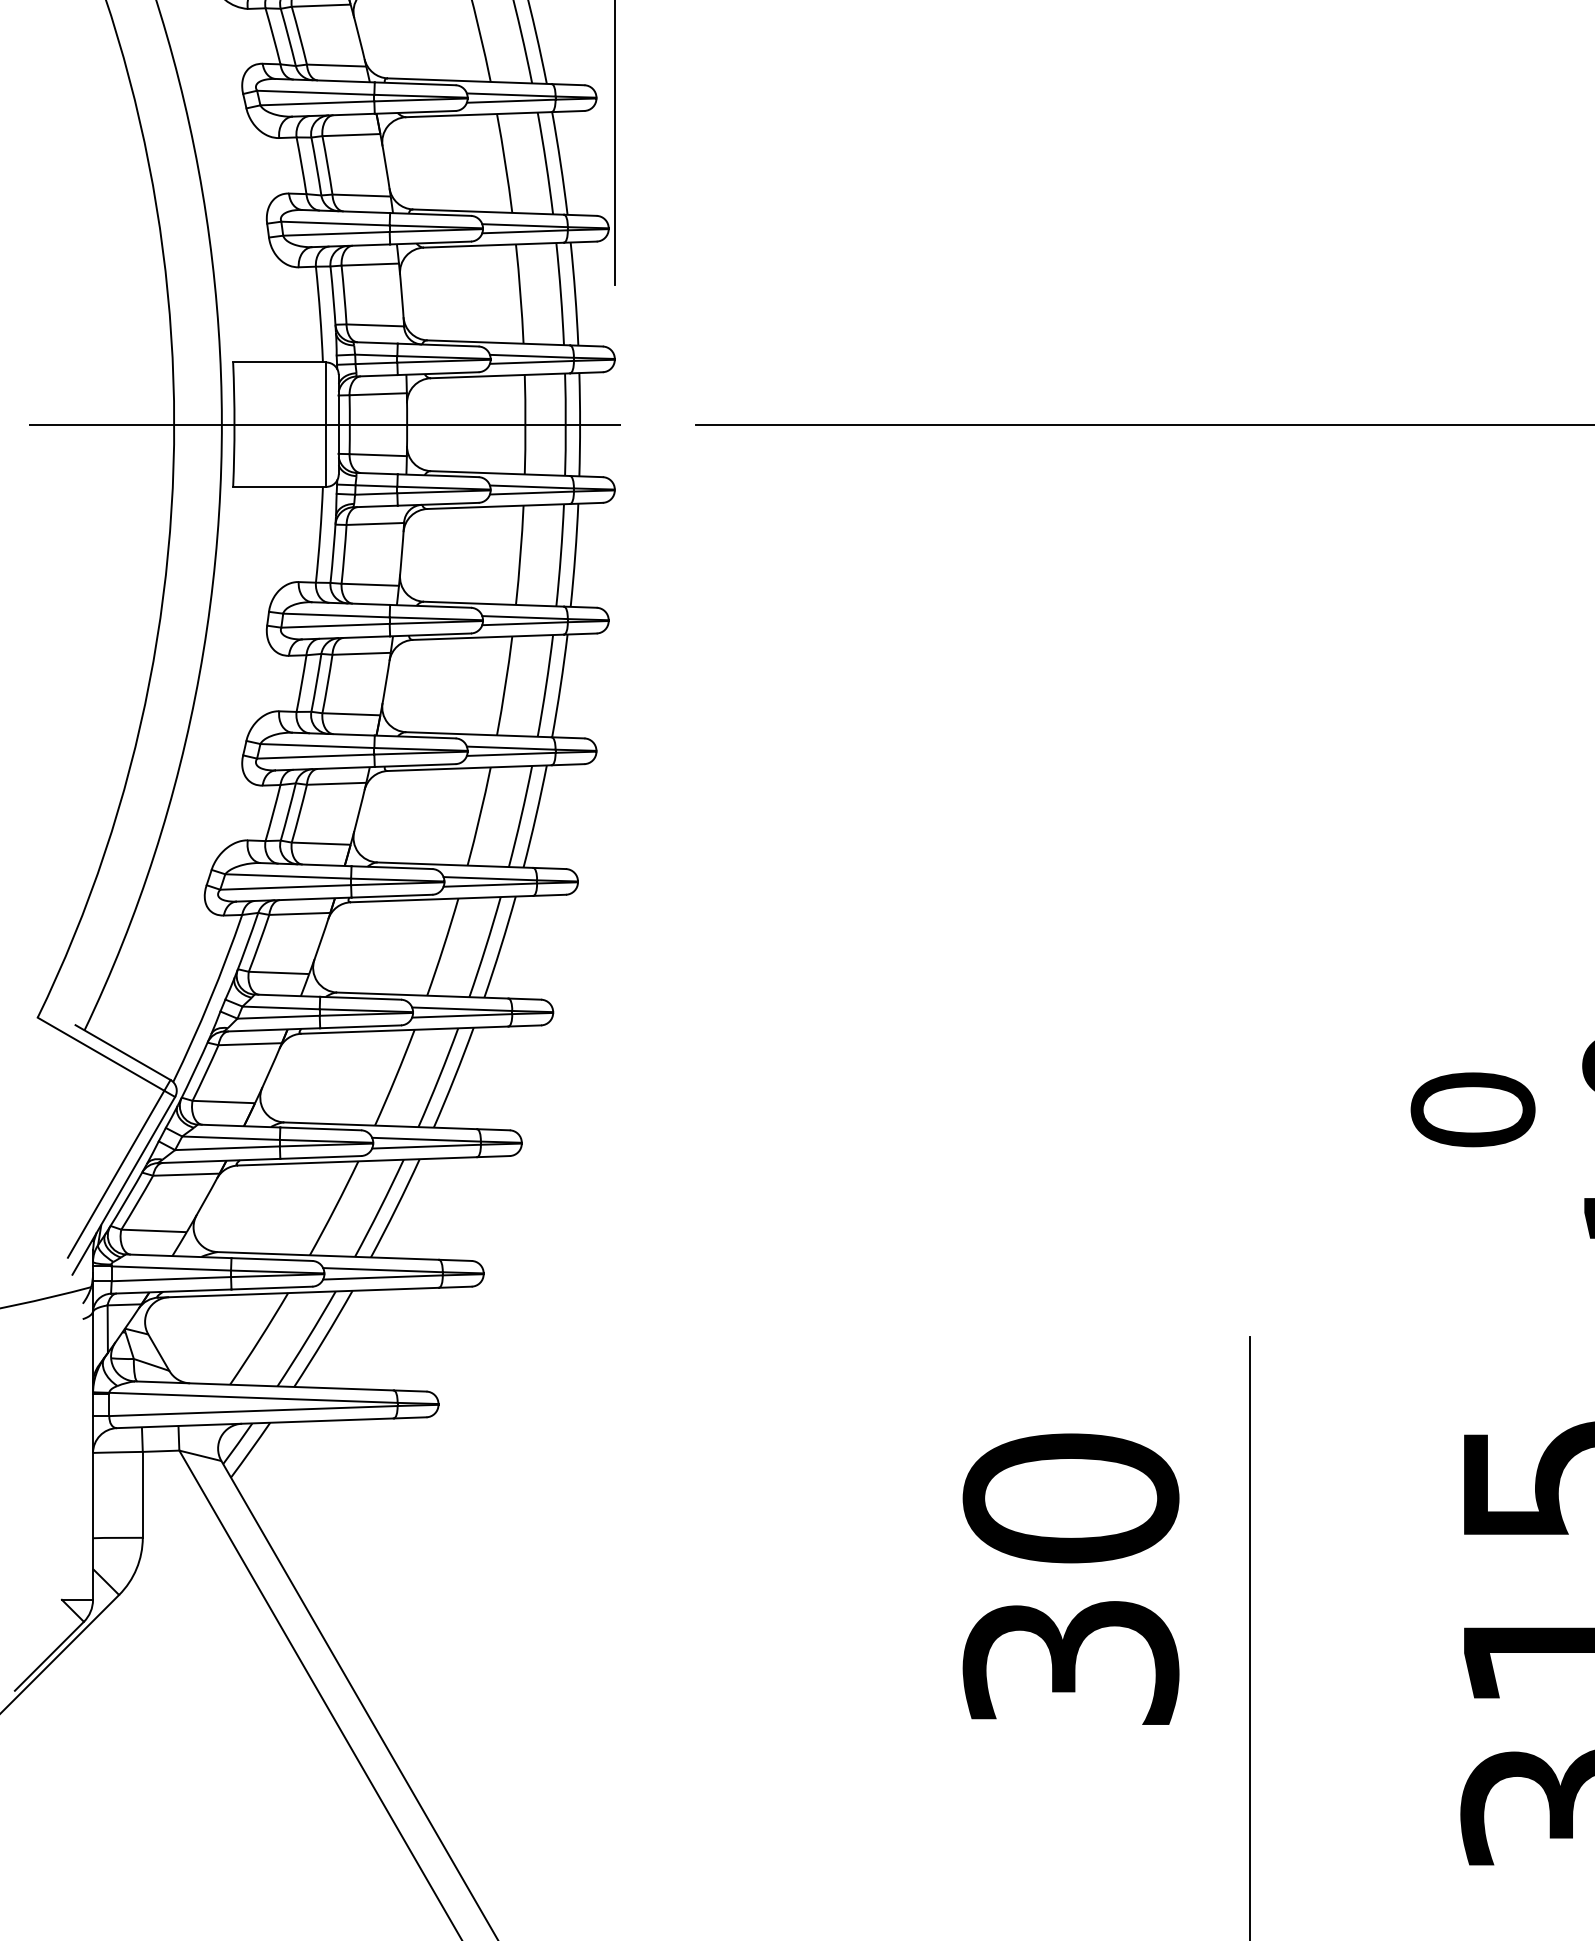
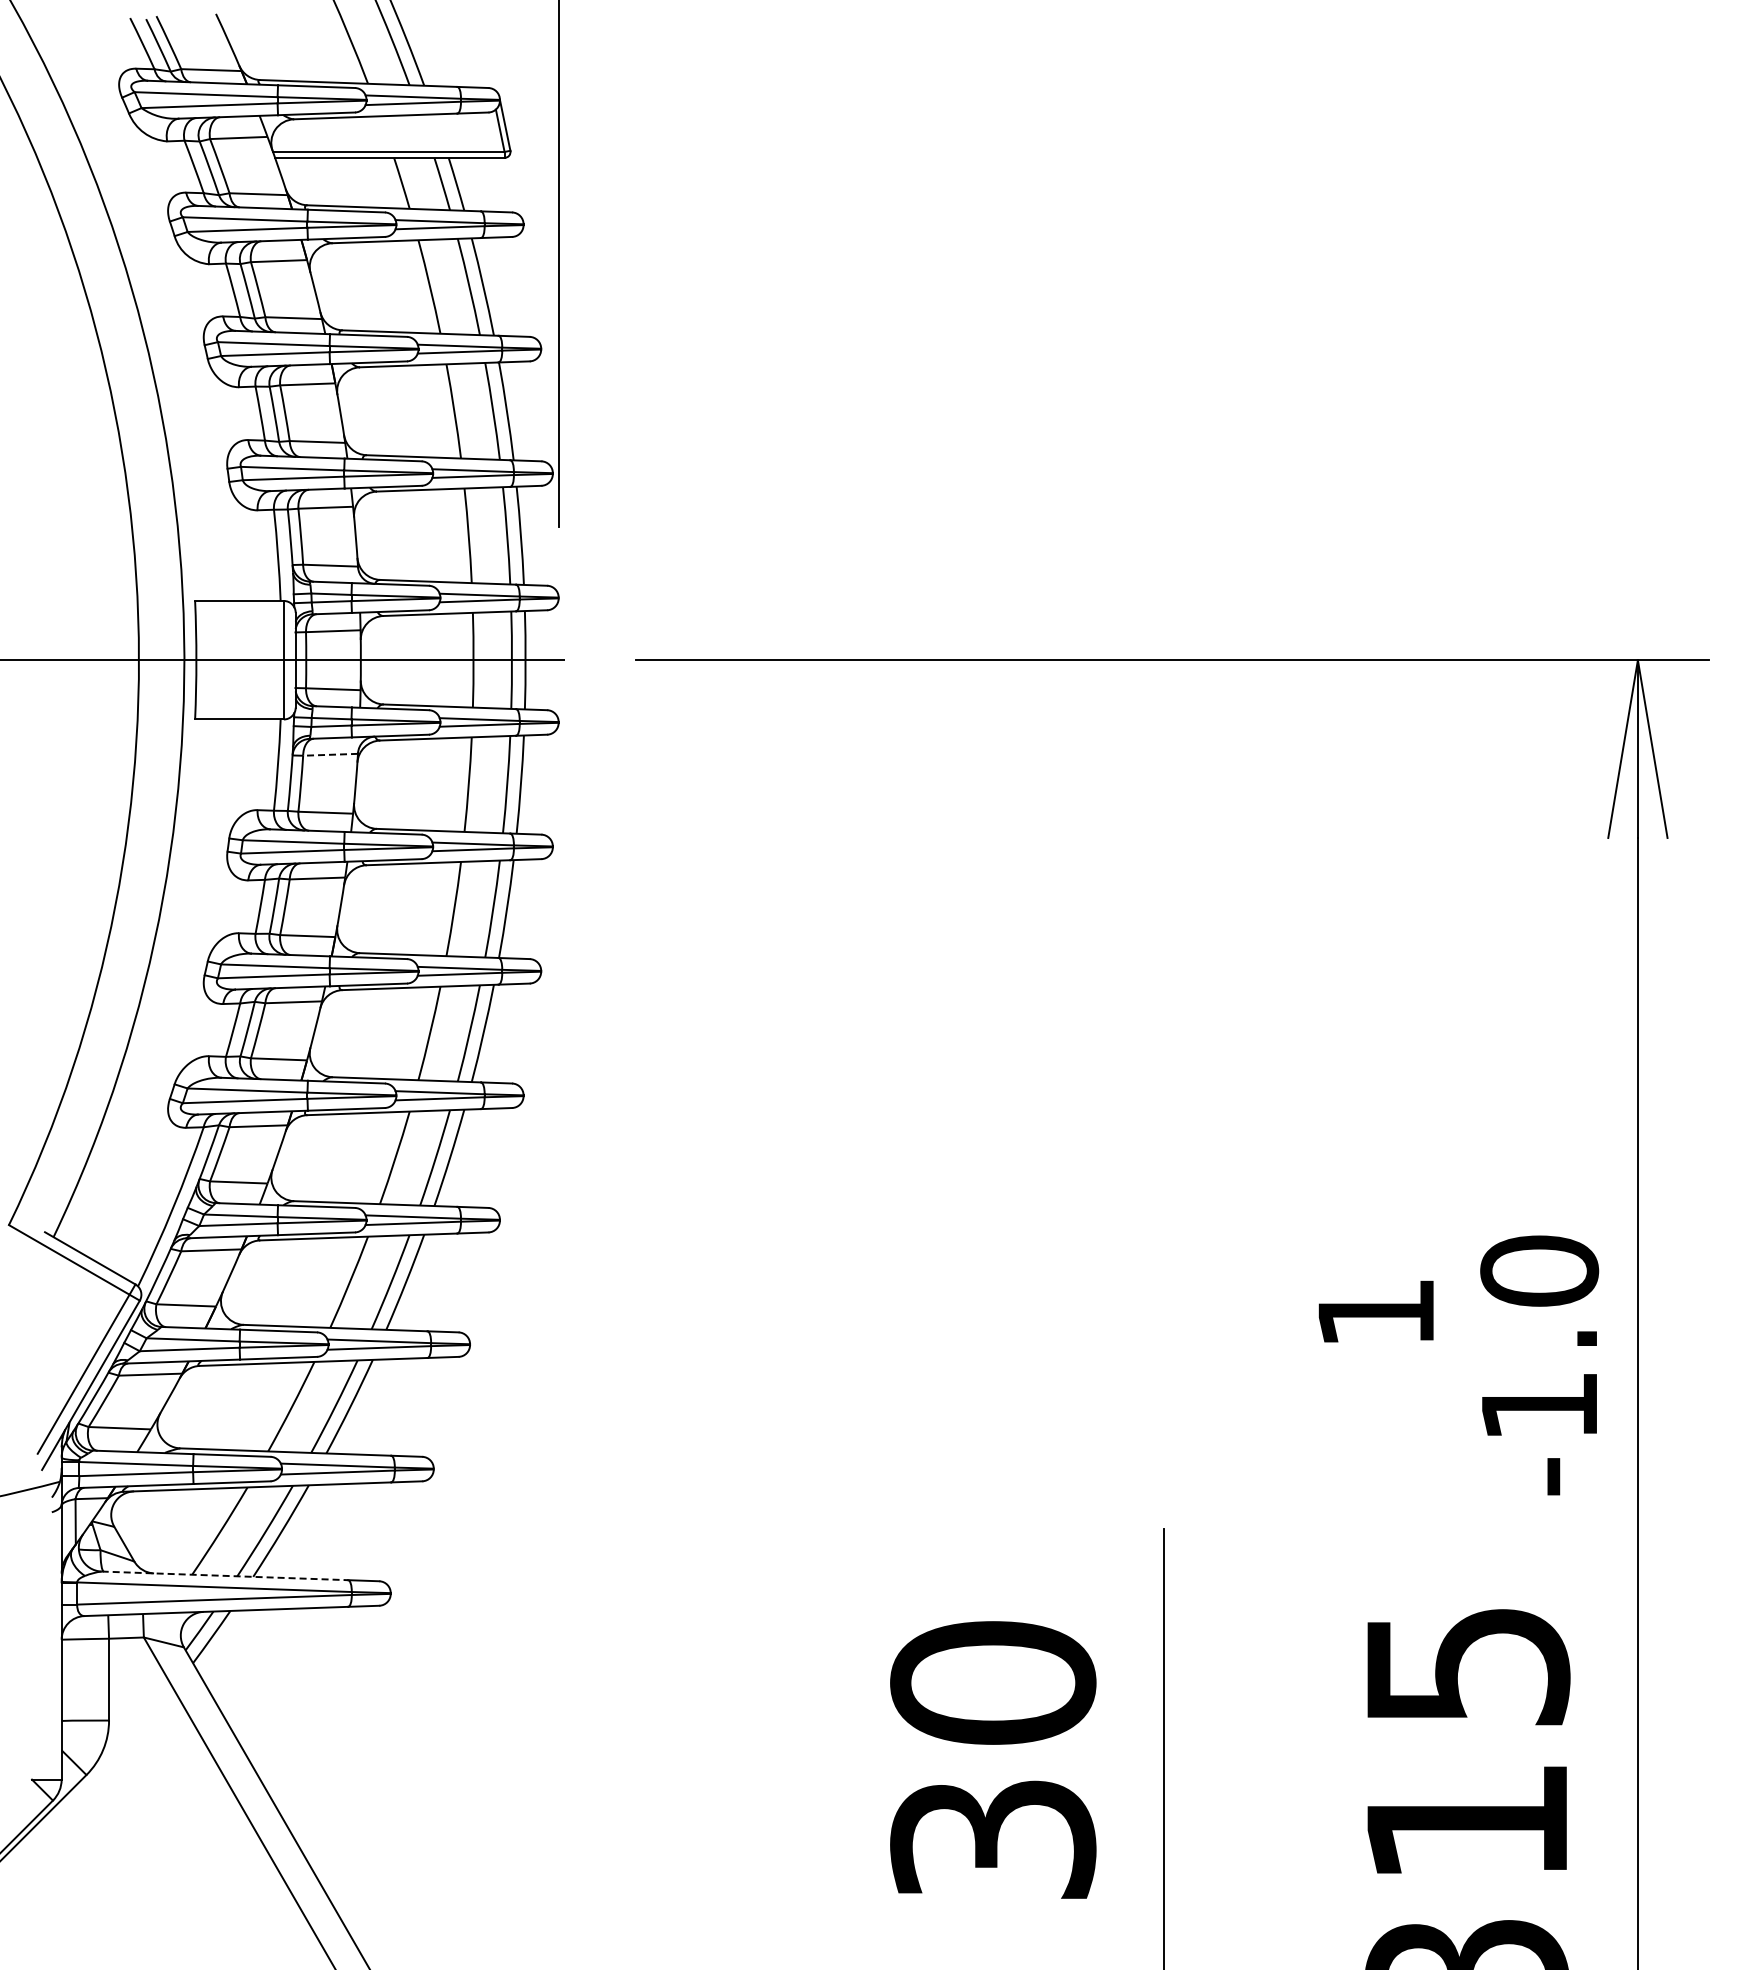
line: (375, 523) -> (330, 754), solid -> dashed
text: (1472, 1109) -> (1375, 1312), 0 -> 1
line: (265, 1385) -> (225, 1575), solid -> dashed

